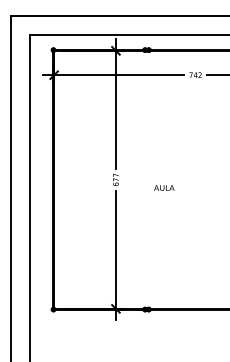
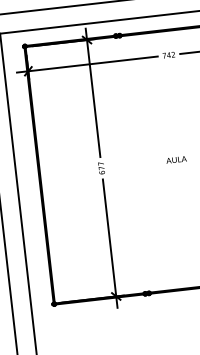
text: (164, 187) -> (176, 159), moved

